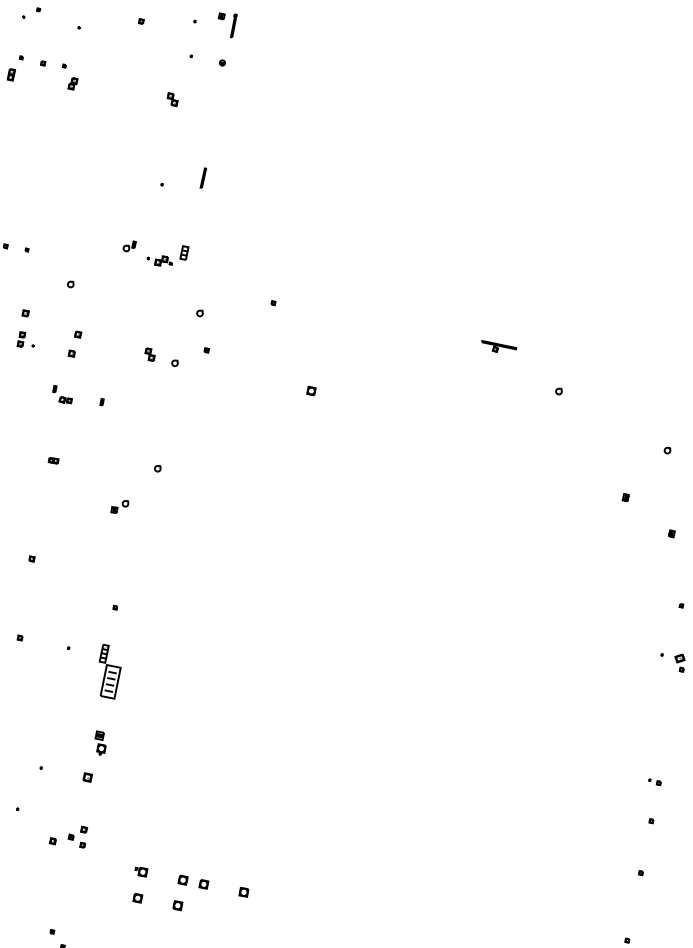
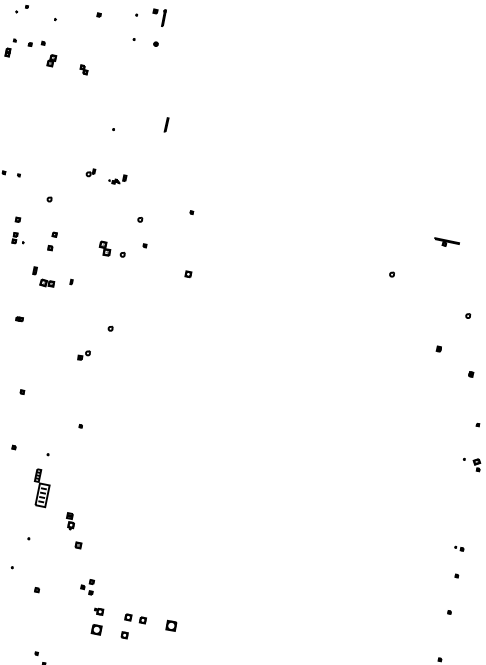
part: (70, 76) -> (49, 53), size x1.4
part: (171, 99) -> (83, 69), moved
part: (203, 177) -> (166, 124), moved
part: (167, 255) -> (117, 179), size x0.6
part: (498, 345) -> (446, 241), moved
part: (150, 354) -> (105, 248), size x1.6
part: (311, 391) -> (188, 274), moved
part: (62, 394) -> (43, 276), size x1.6
part: (53, 461) -> (19, 319), moved
part: (109, 672) -> (41, 488), moved
part: (87, 777) -> (78, 545), moved
part: (77, 837) -> (87, 587), moved
part: (243, 891) -> (170, 625), size x1.6
part: (137, 898) -> (96, 630), size x1.6

